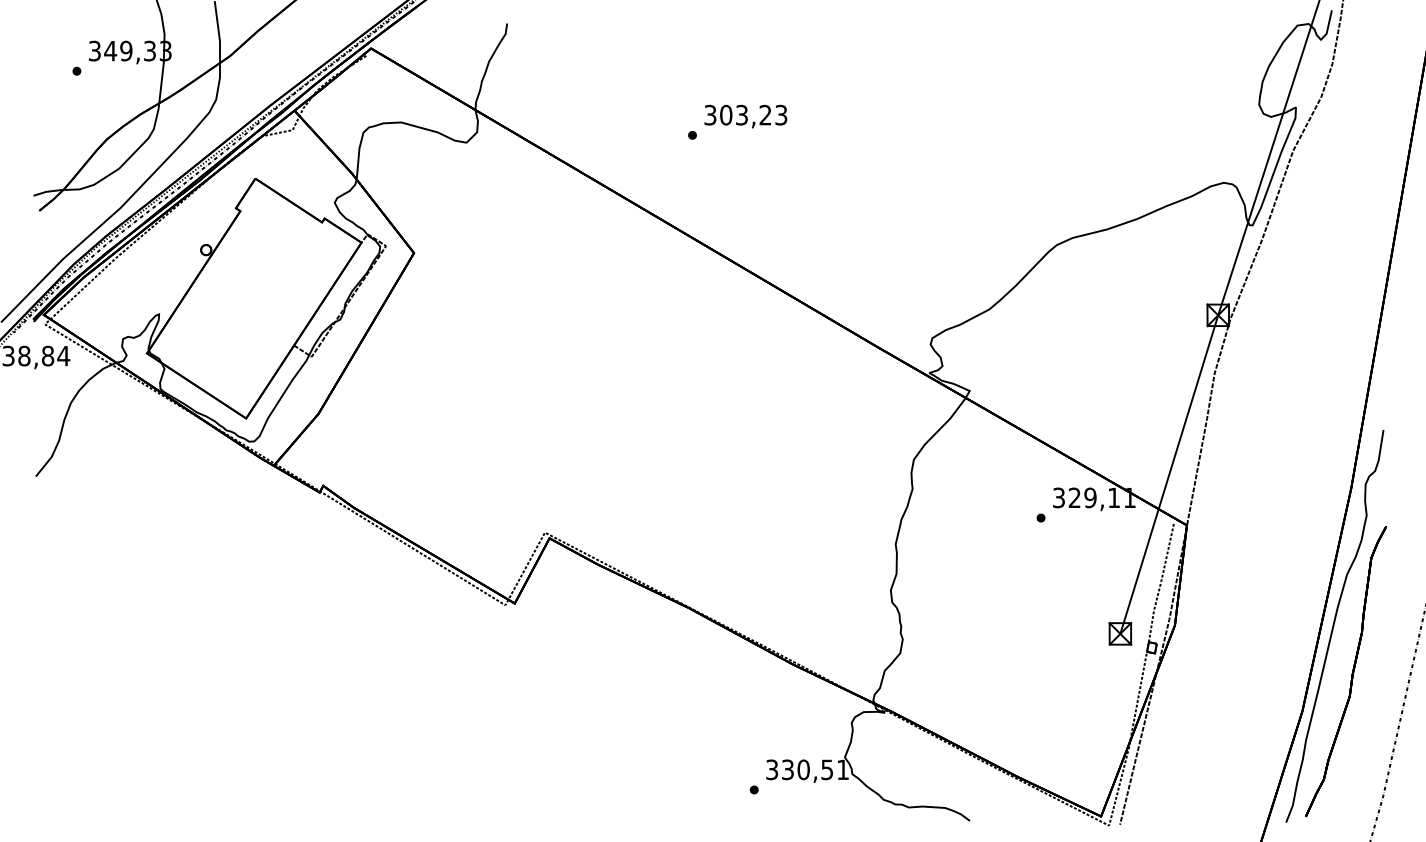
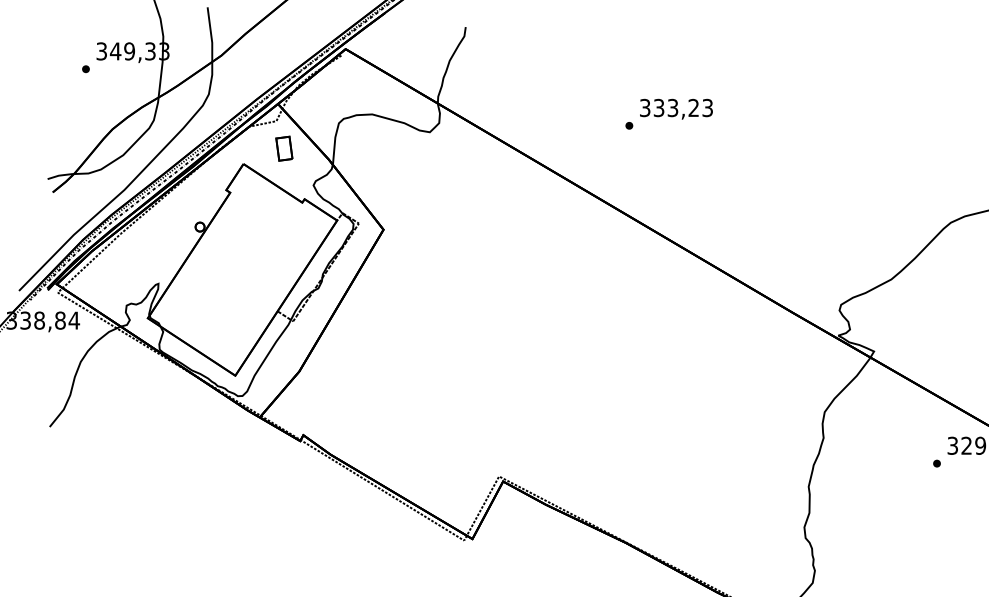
text: (726, 114) -> (659, 107), 303,23 -> 333,23
part: (301, 160) -> (284, 147), added

